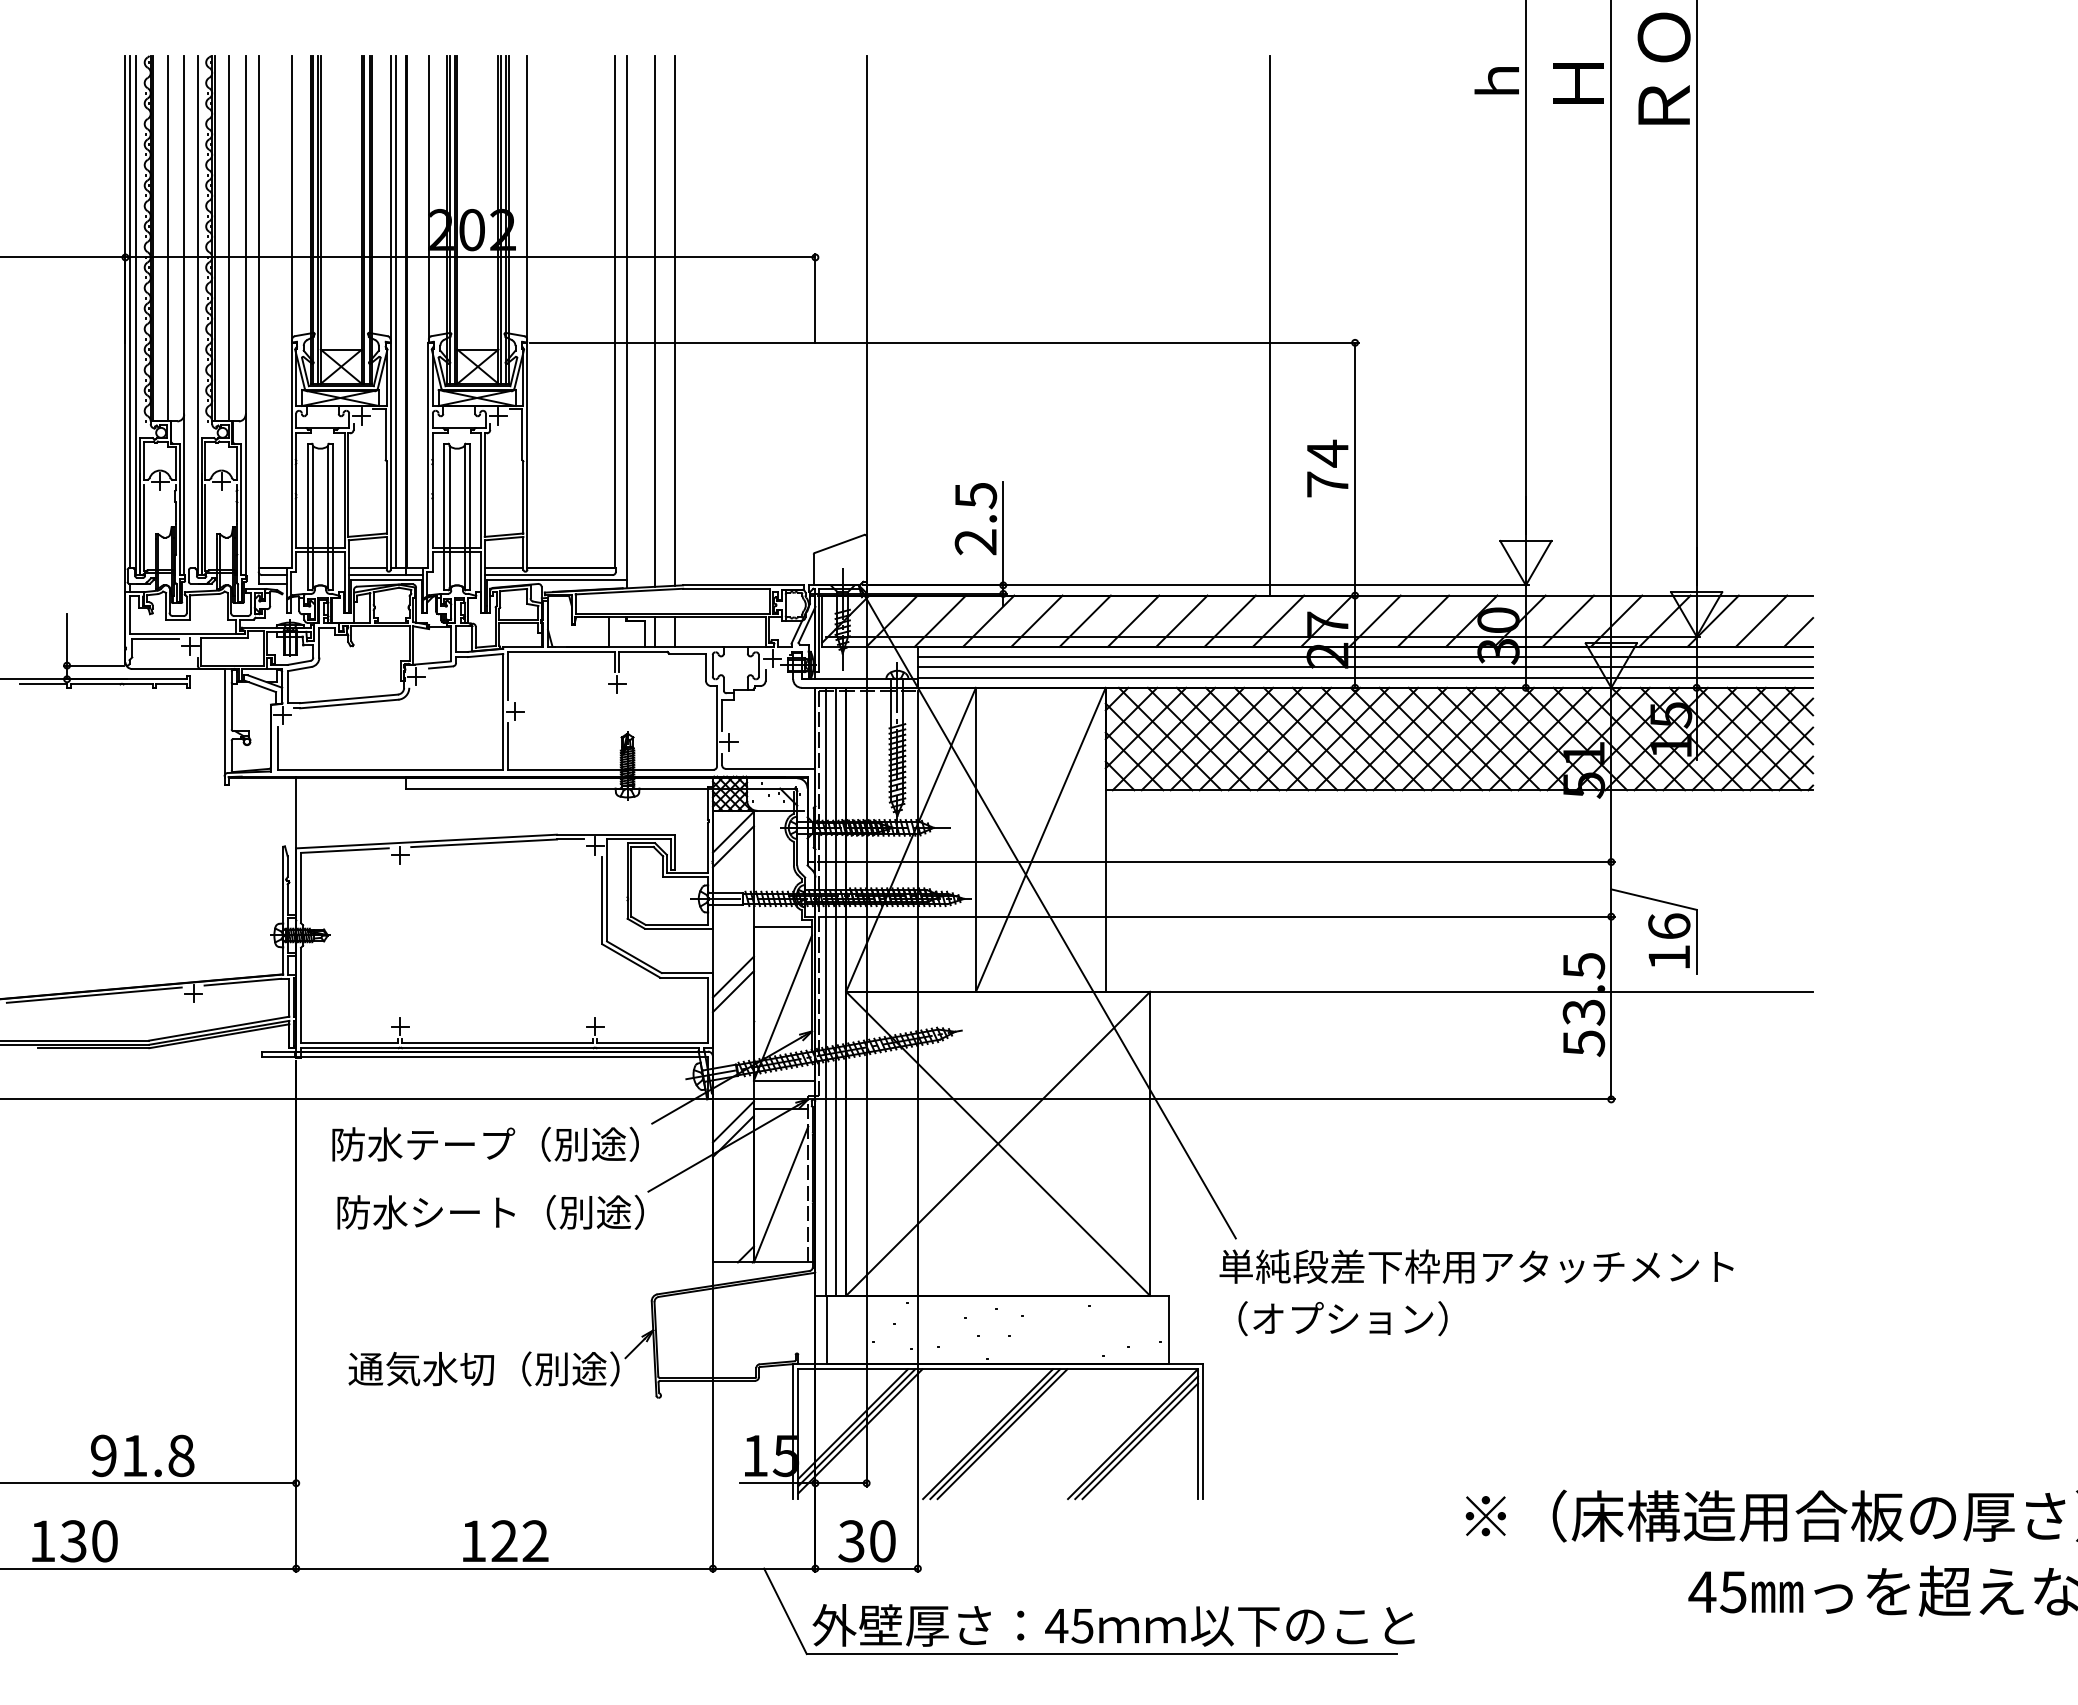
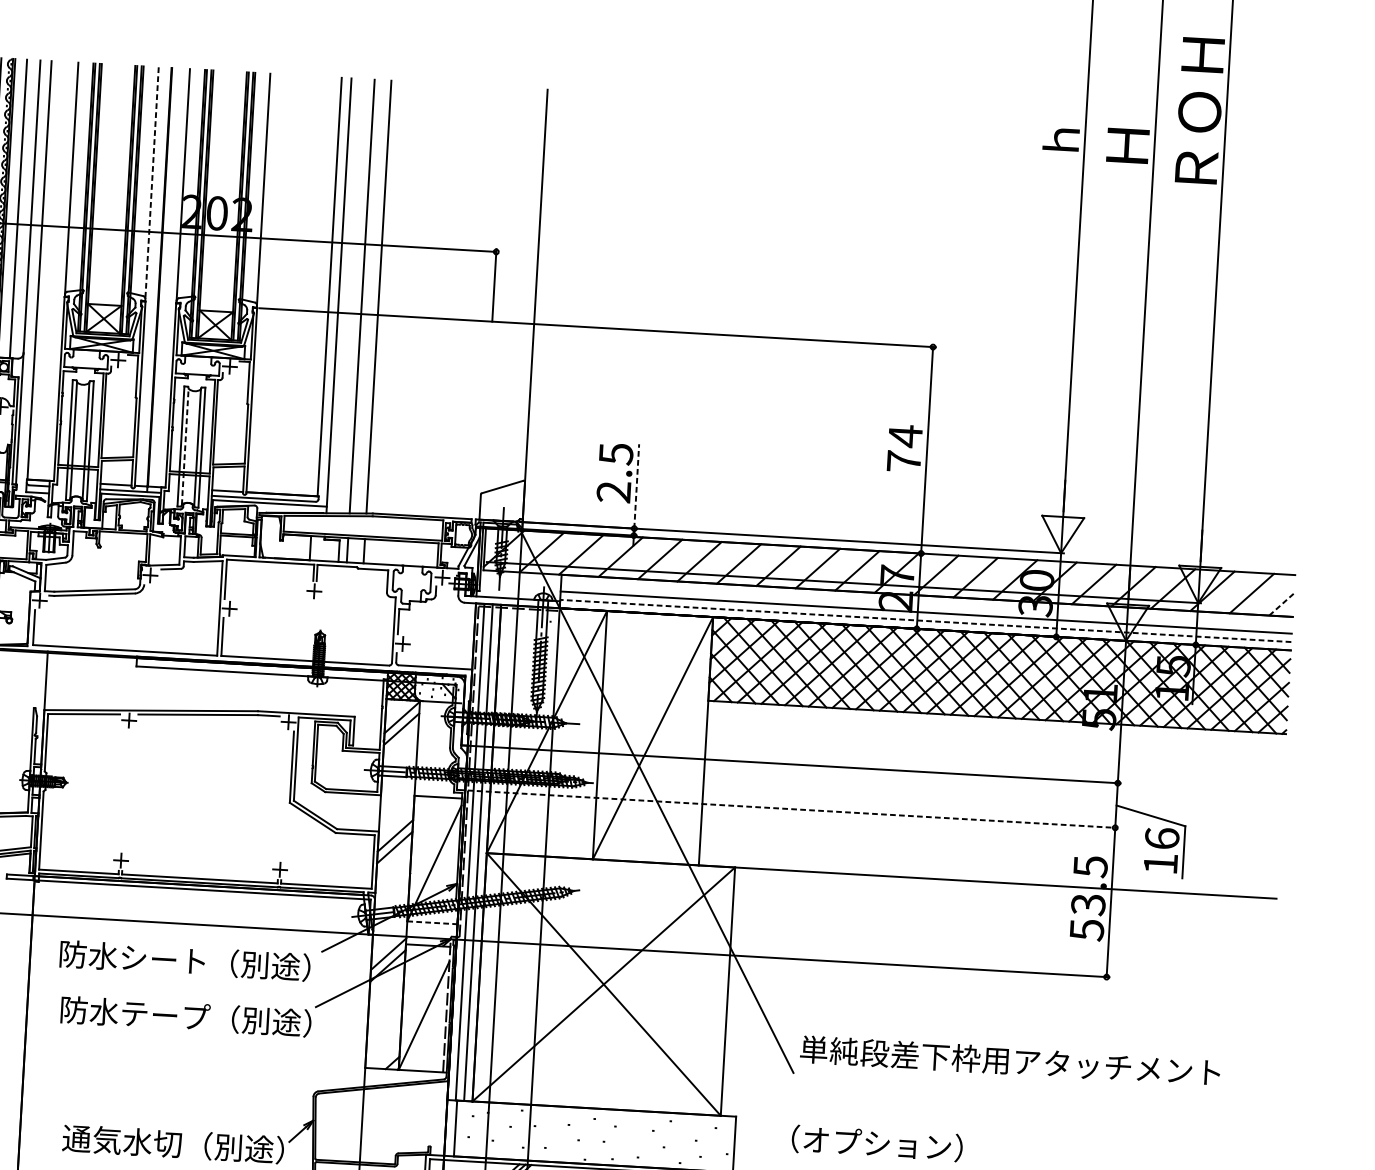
line: (390, 199) -> (151, 184), solid -> dashed
line: (395, 311) -> (150, 276), removed
line: (1269, 325) -> (863, 328), removed
line: (449, 516) -> (185, 446), solid -> dashed
line: (1003, 533) -> (636, 486), solid -> dashed
line: (1799, 632) -> (1282, 604), solid -> dashed
line: (1365, 657) -> (926, 604), removed
line: (1365, 677) -> (925, 620), solid -> dashed
line: (1217, 916) -> (793, 809), solid -> dashed
line: (784, 1080) -> (432, 922), solid -> dashed
text: (461, 1143) -> (165, 958), 防水テープ（別途） -> 防水シート（別途）
text: (466, 1211) -> (166, 1014), 防水シート（別途） -> 防水テープ（別途）
text: (1476, 1266) -> (1010, 1060), moved

